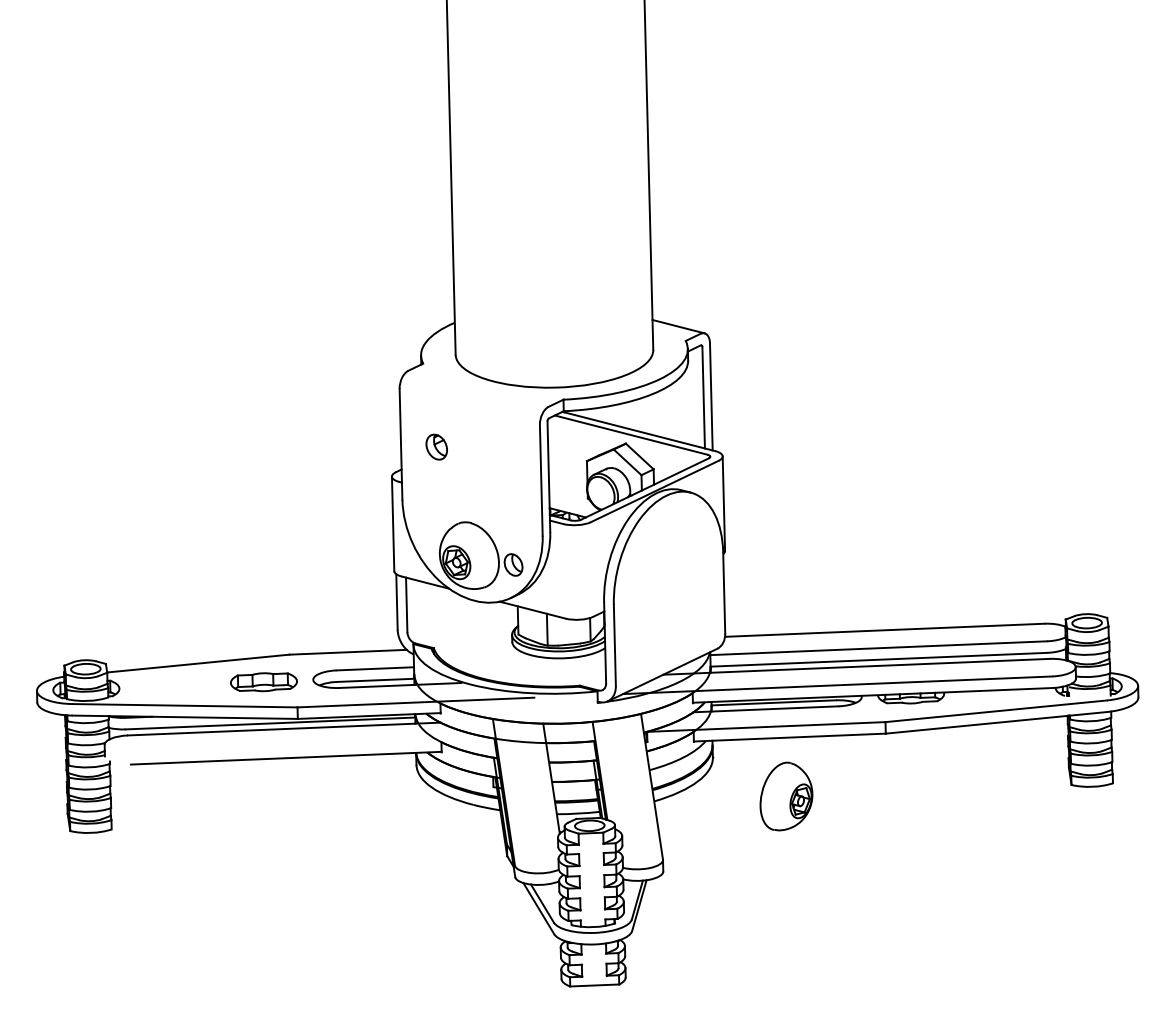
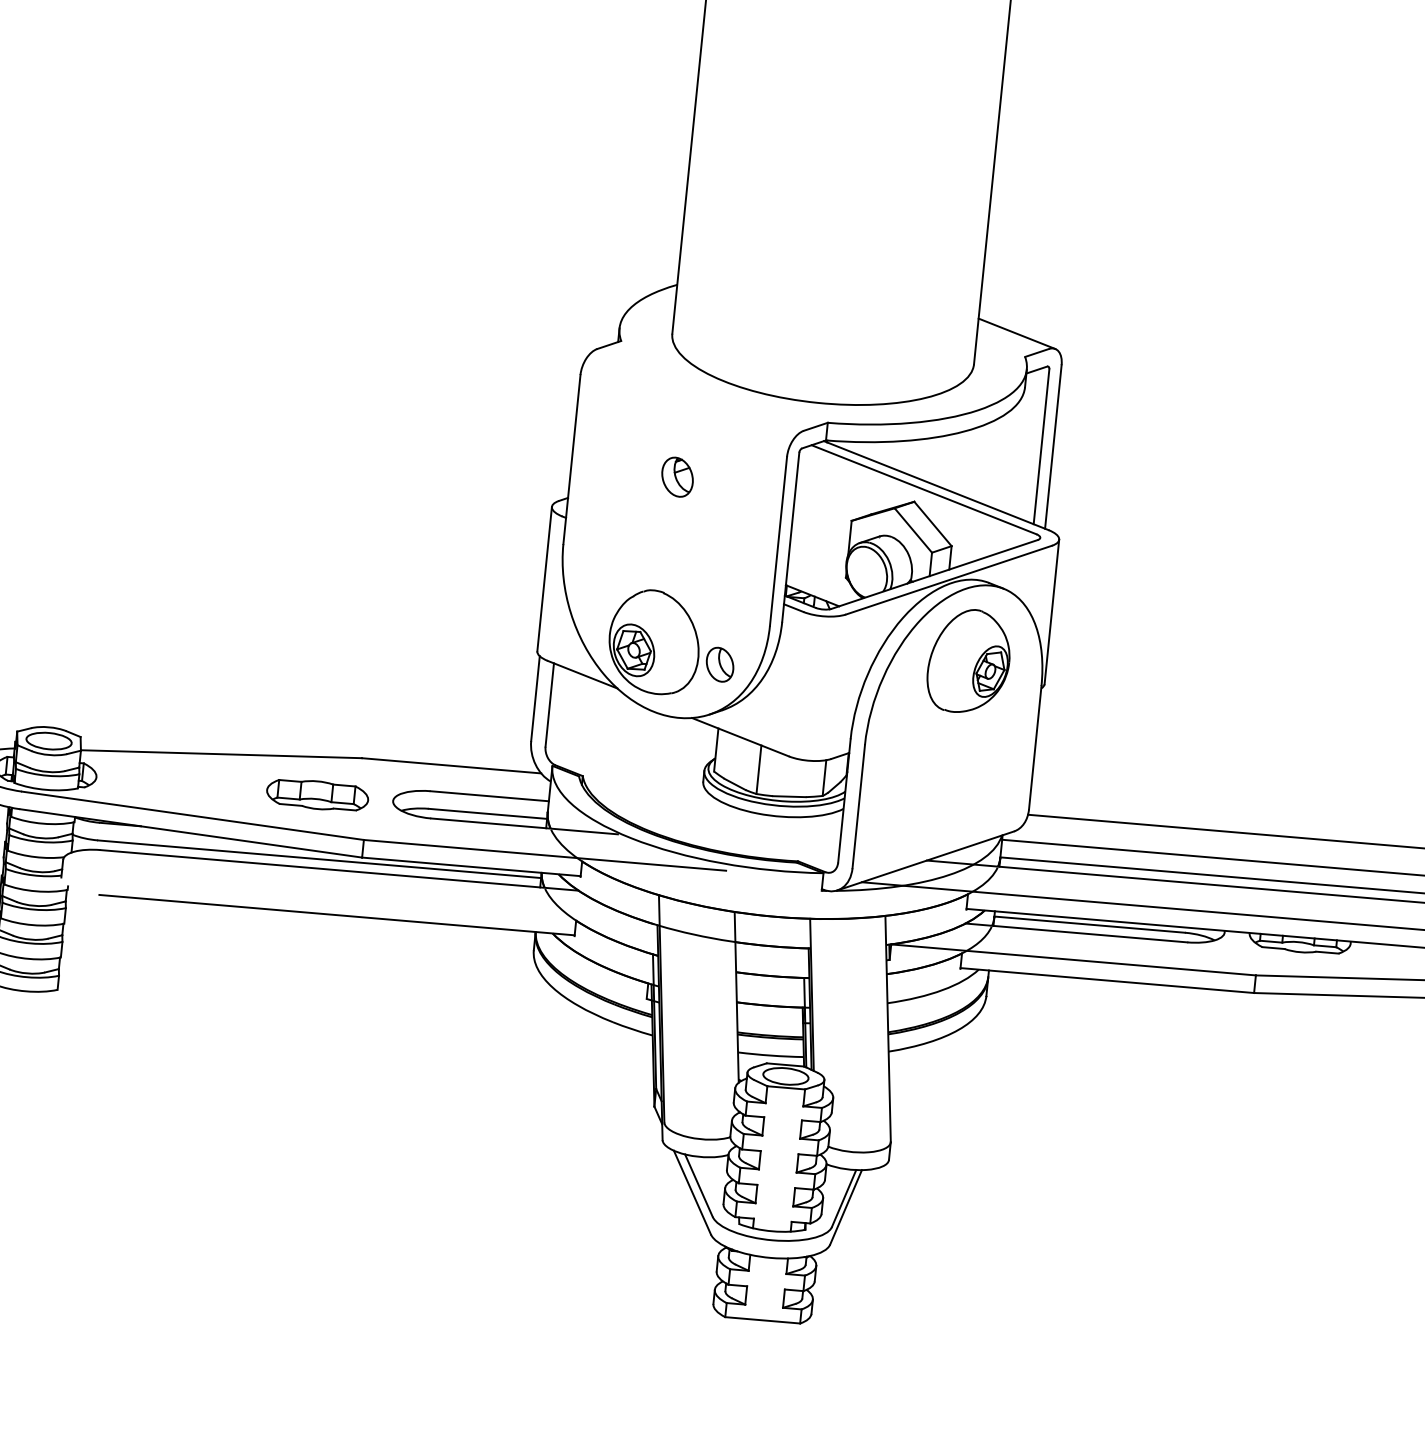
part: (436, 446) -> (677, 476), moved
part: (786, 796) -> (969, 661), moved

